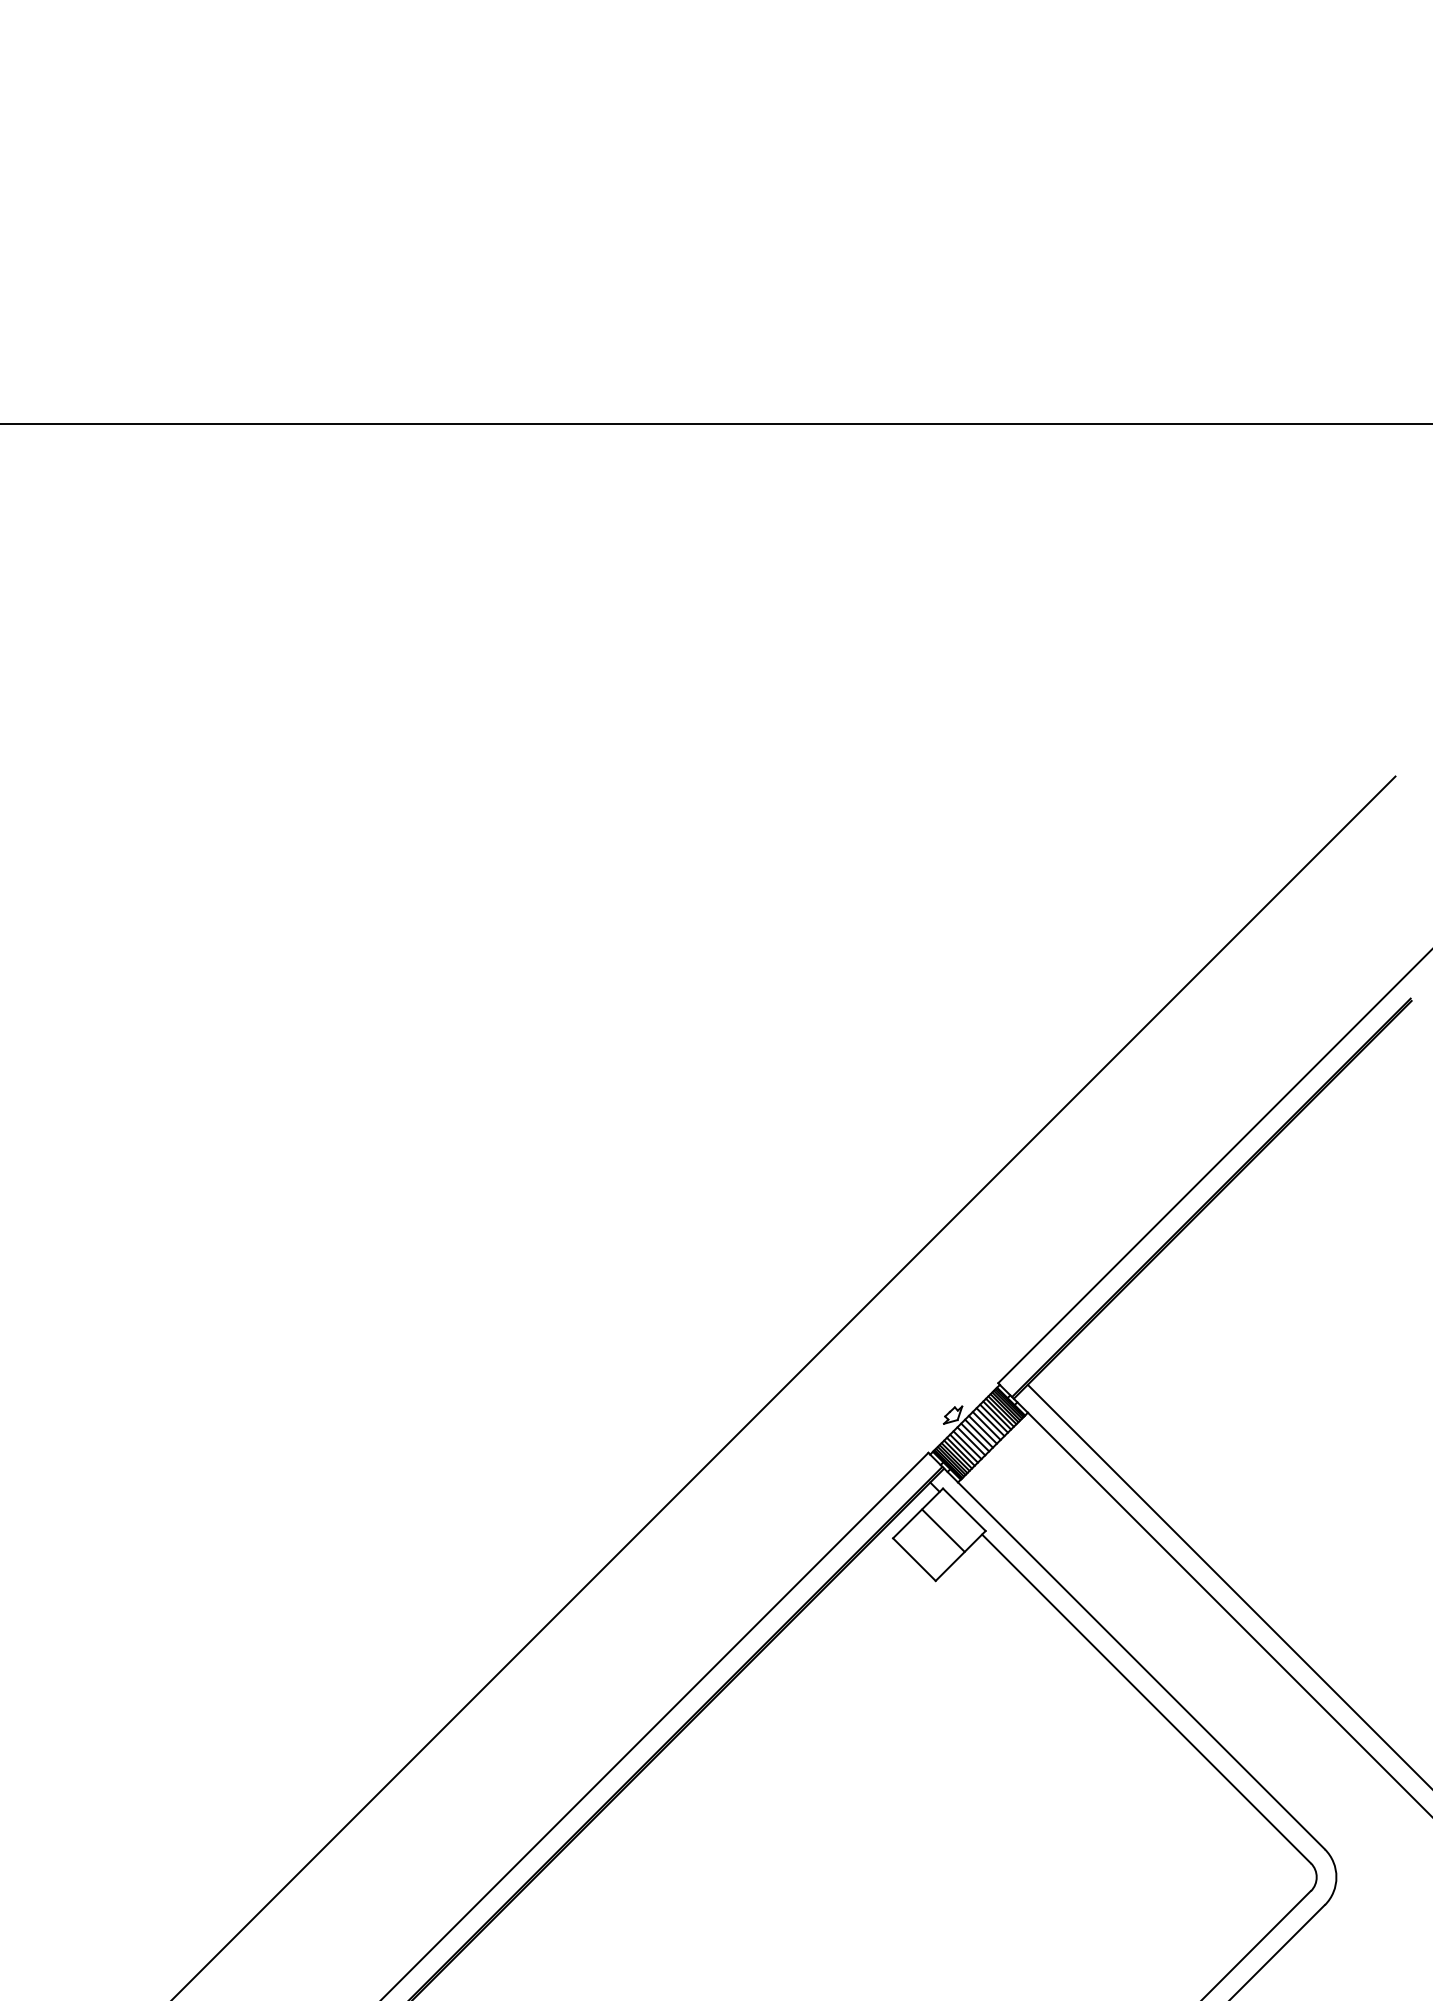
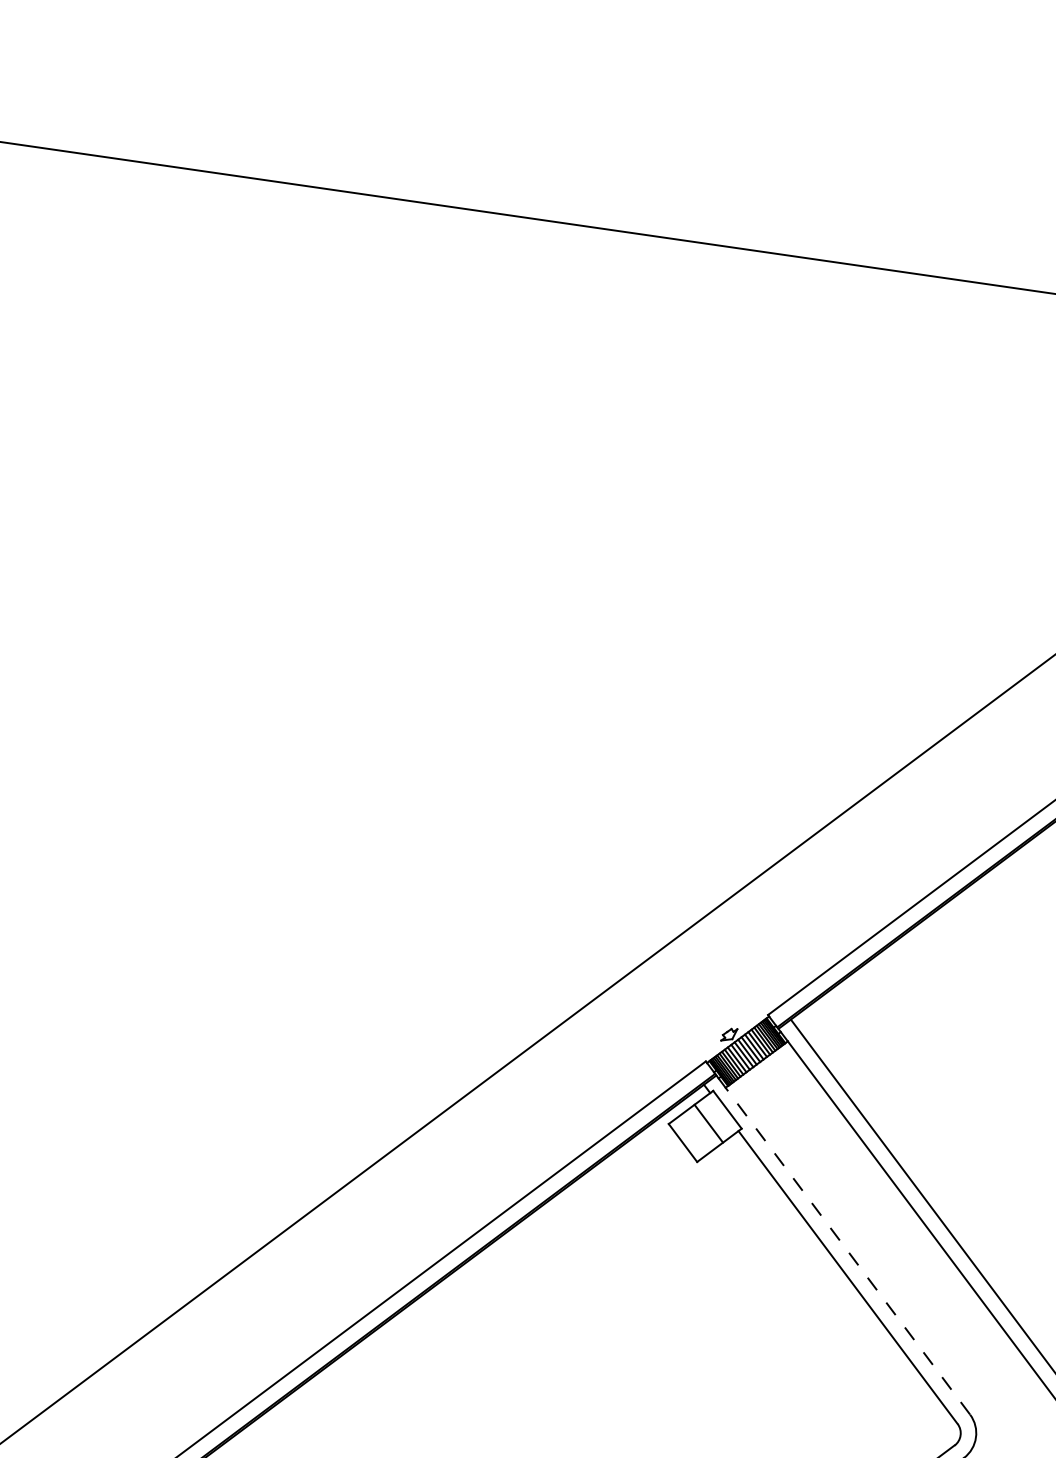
line: (1141, 1665) -> (847, 1250), solid -> dashed

